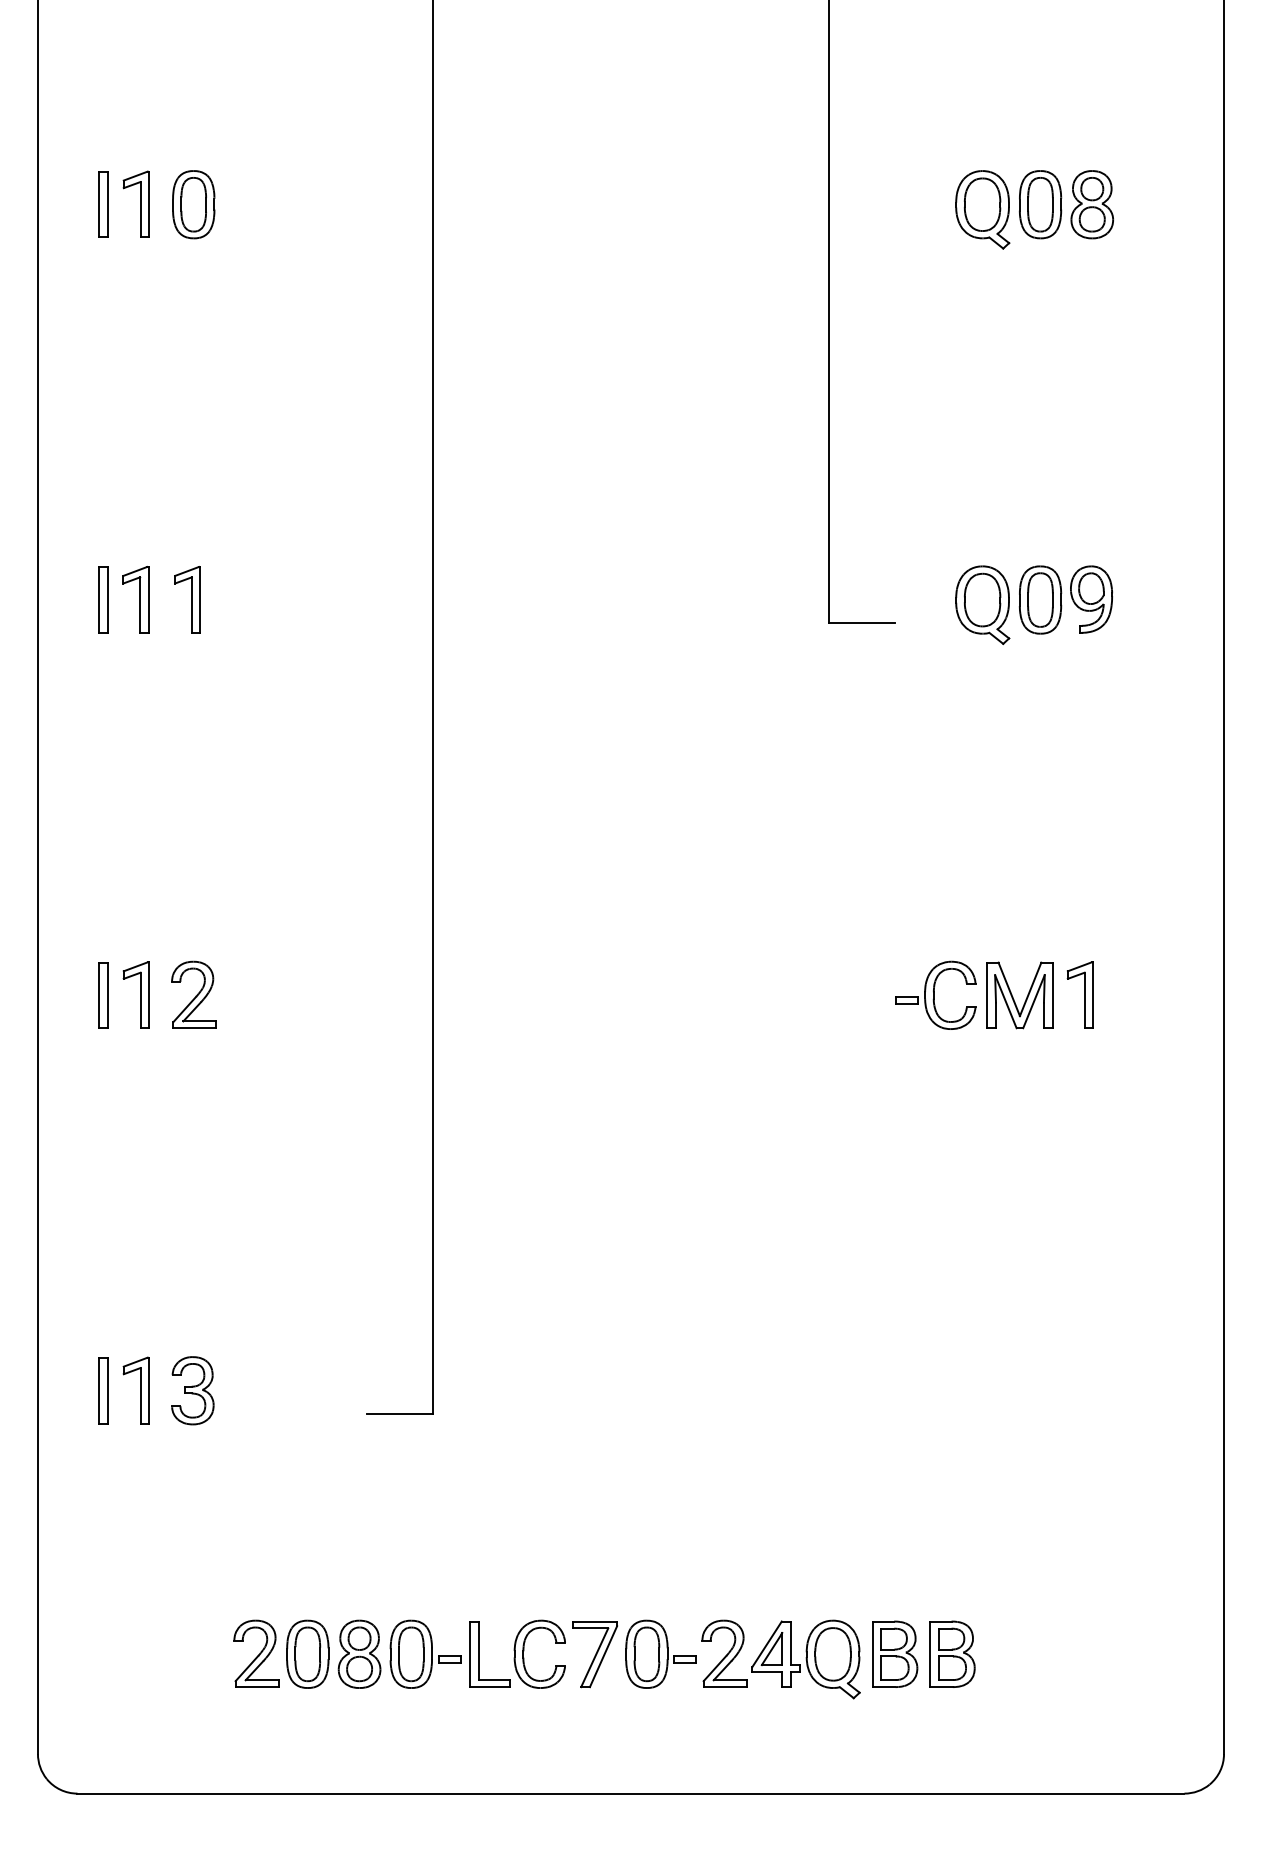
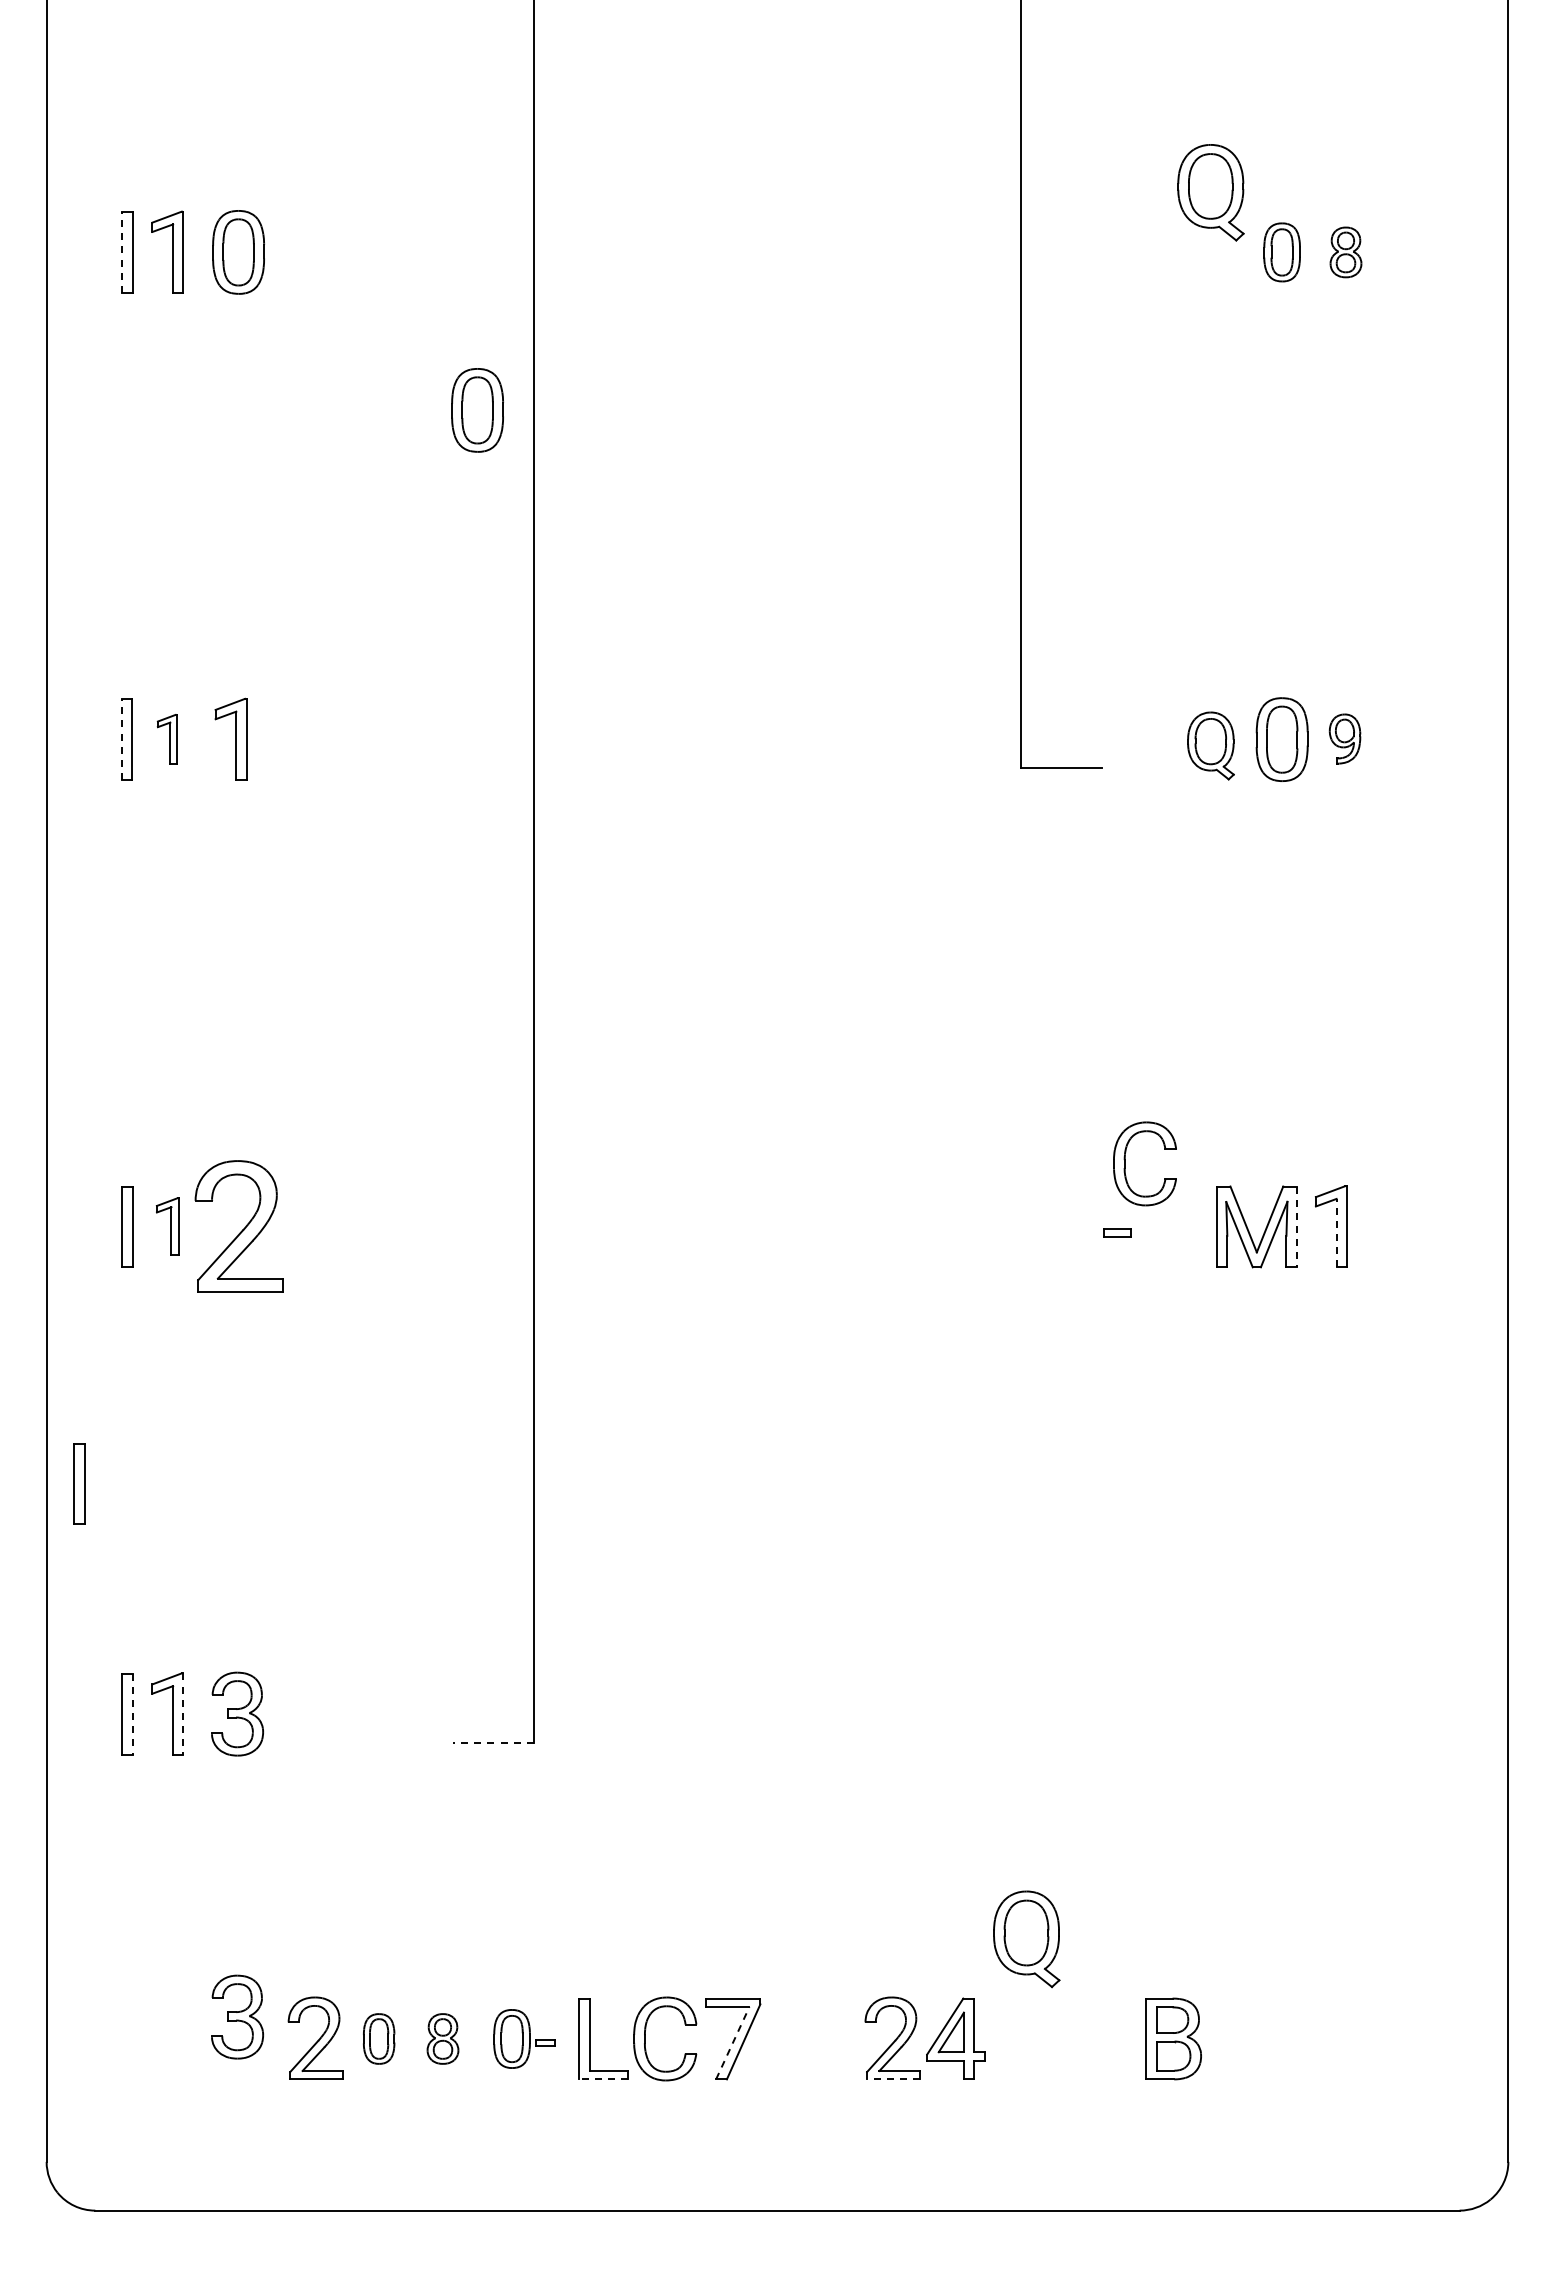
line: (99, 203) -> (122, 251), solid -> dashed
part: (1039, 204) -> (1281, 252), size x0.7
part: (1091, 204) -> (1345, 252), size x0.6
part: (982, 209) -> (1210, 192), moved
part: (387, 332) -> (477, 410), added
line: (98, 599) -> (121, 739), solid -> dashed
part: (135, 599) -> (166, 738), size x0.6
part: (1091, 599) -> (1344, 738), size x0.6
part: (982, 604) -> (1210, 745), size x0.7
part: (193, 994) -> (238, 1225), size x1.6
part: (136, 995) -> (167, 1226), size x0.7
part: (934, 995) -> (1125, 1163), moved
line: (1052, 995) -> (1297, 1227), solid -> dashed
line: (1084, 999) -> (1336, 1232), solid -> dashed
part: (64, 1203) -> (79, 1483), added
line: (149, 1390) -> (183, 1713), solid -> dashed
line: (107, 1391) -> (132, 1714), solid -> dashed
line: (400, 1413) -> (493, 1742), solid -> dashed
part: (192, 1636) -> (237, 2016), added
part: (307, 1653) -> (378, 2038), size x0.6
part: (359, 1653) -> (442, 2038), size x0.6
part: (425, 1653) -> (524, 2038), size x0.7
part: (661, 1653) -> (814, 2038), removed
part: (894, 1653) -> (1102, 2038), removed
line: (594, 1658) -> (732, 2043), solid -> dashed
part: (833, 1659) -> (1026, 1939), moved
line: (489, 1687) -> (603, 2079), solid -> dashed
line: (725, 1687) -> (893, 2079), solid -> dashed

